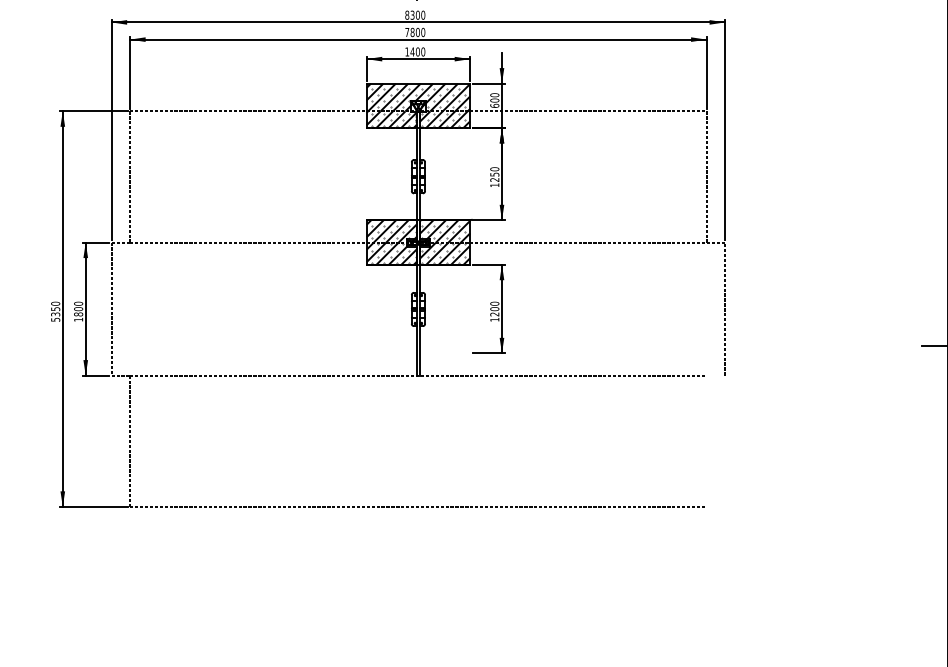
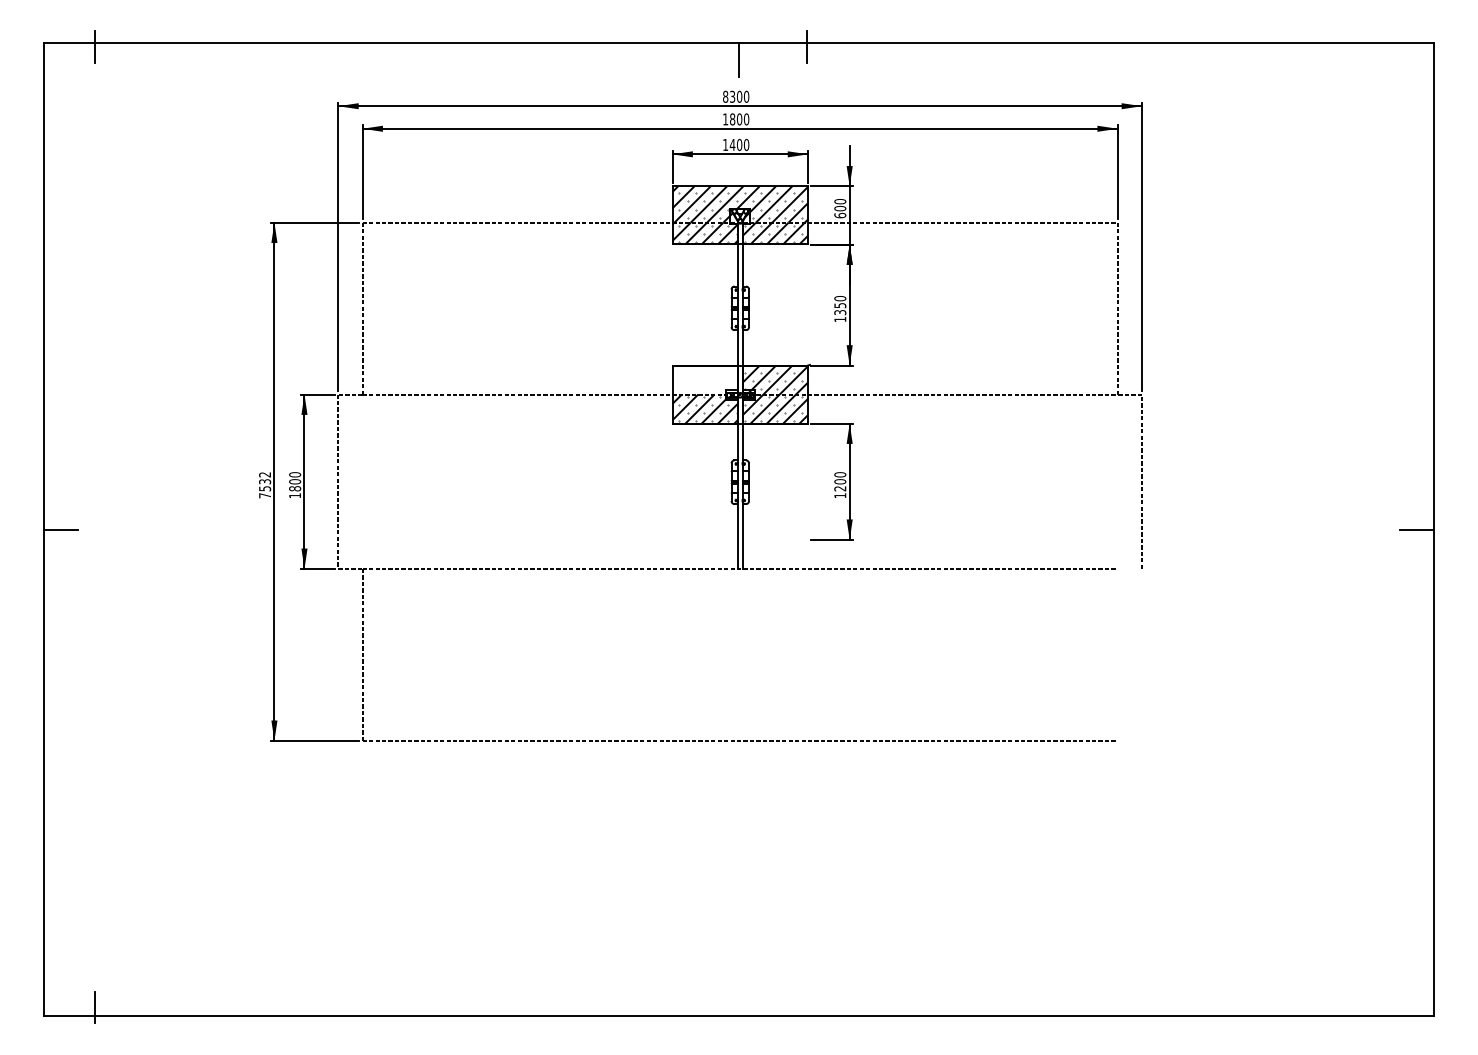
text: (407, 32) -> (725, 119), 7800 -> 1800
text: (494, 179) -> (840, 312), 1250 -> 1350
hatch: (391, 231) -> (704, 379), removed
text: (56, 311) -> (265, 485), 5350 -> 7532

